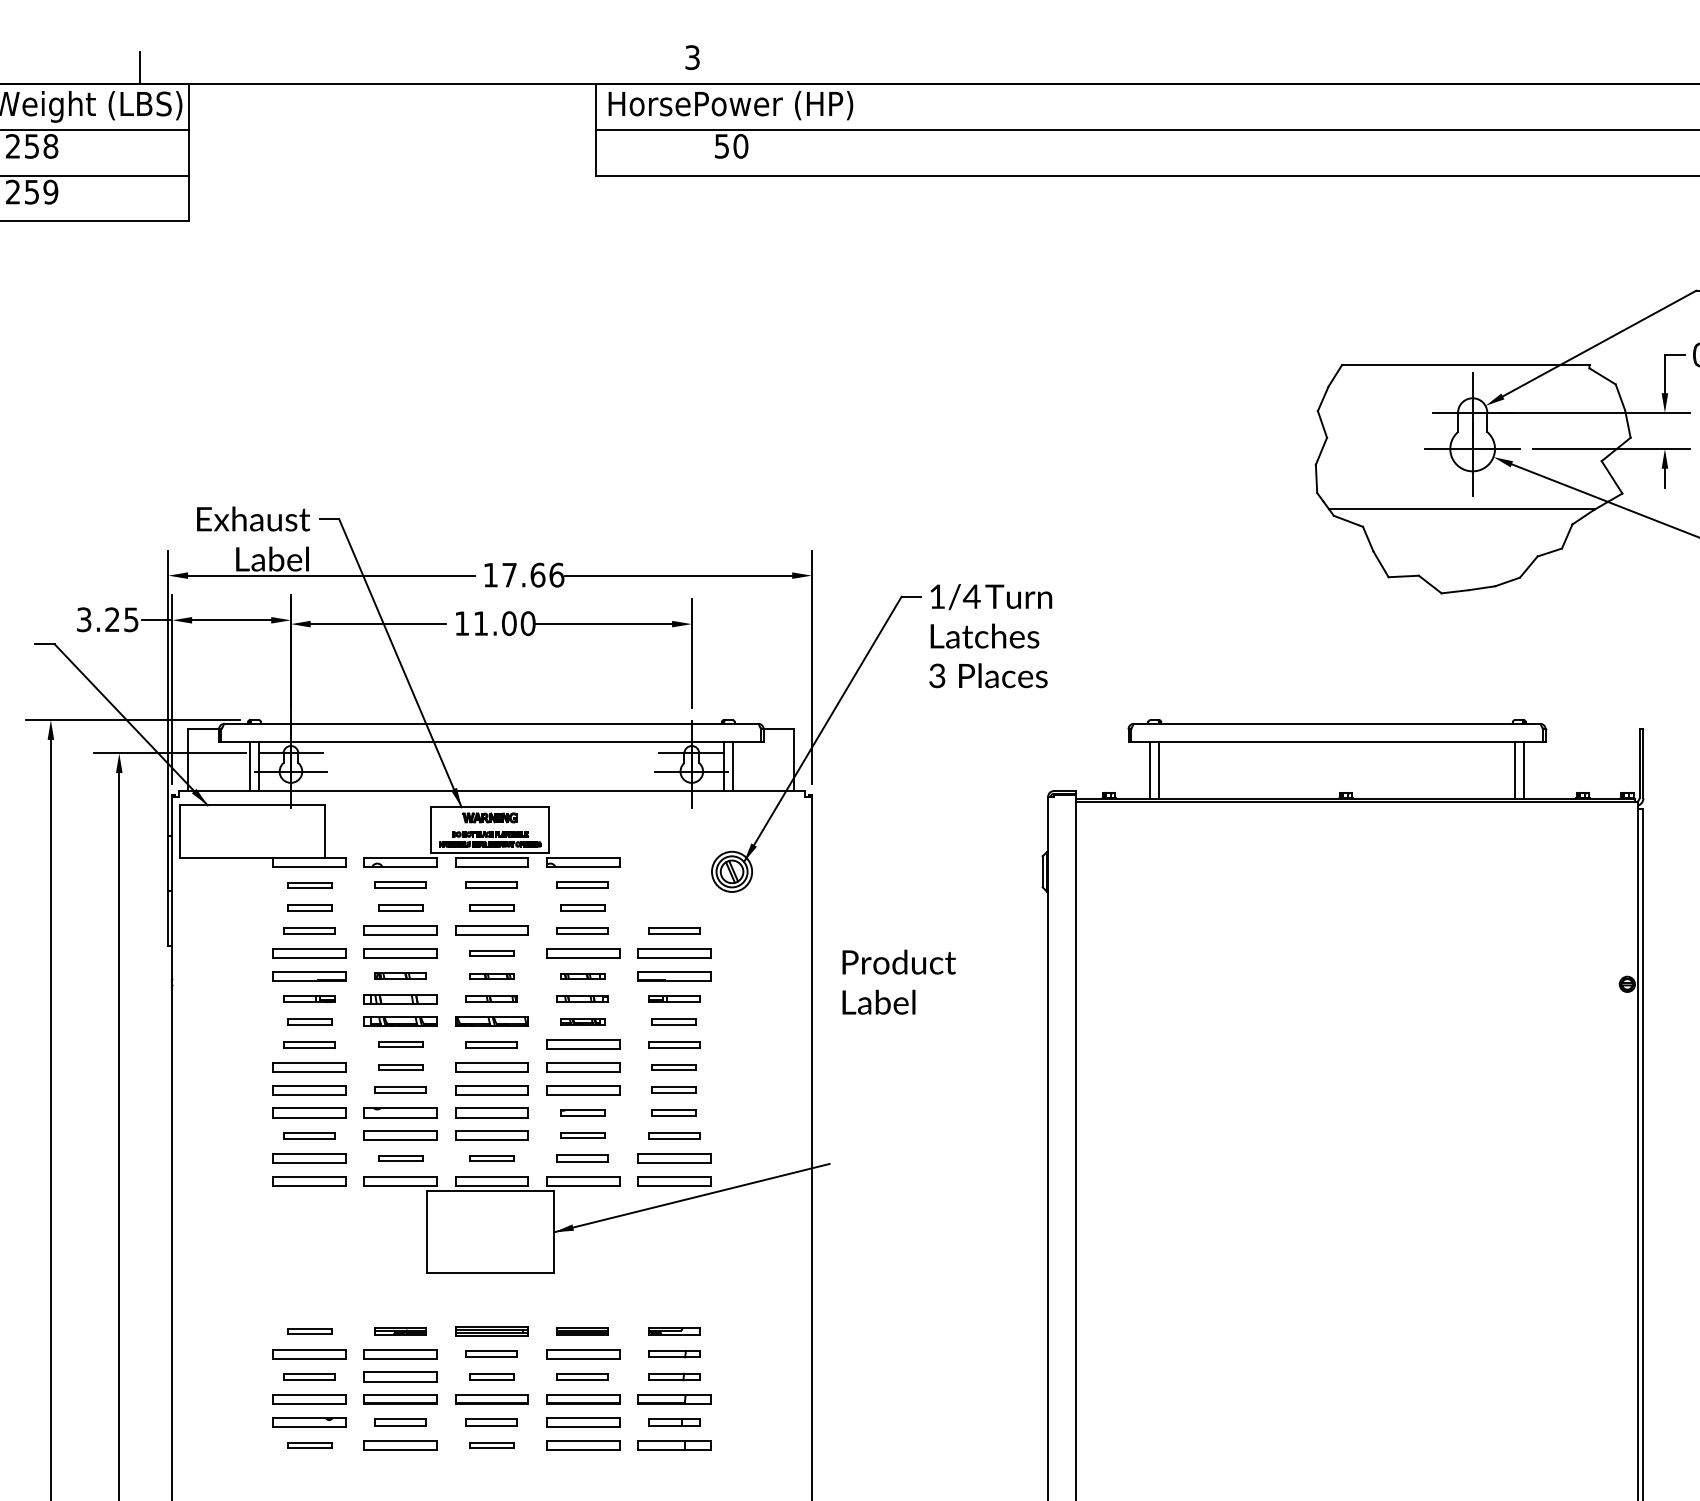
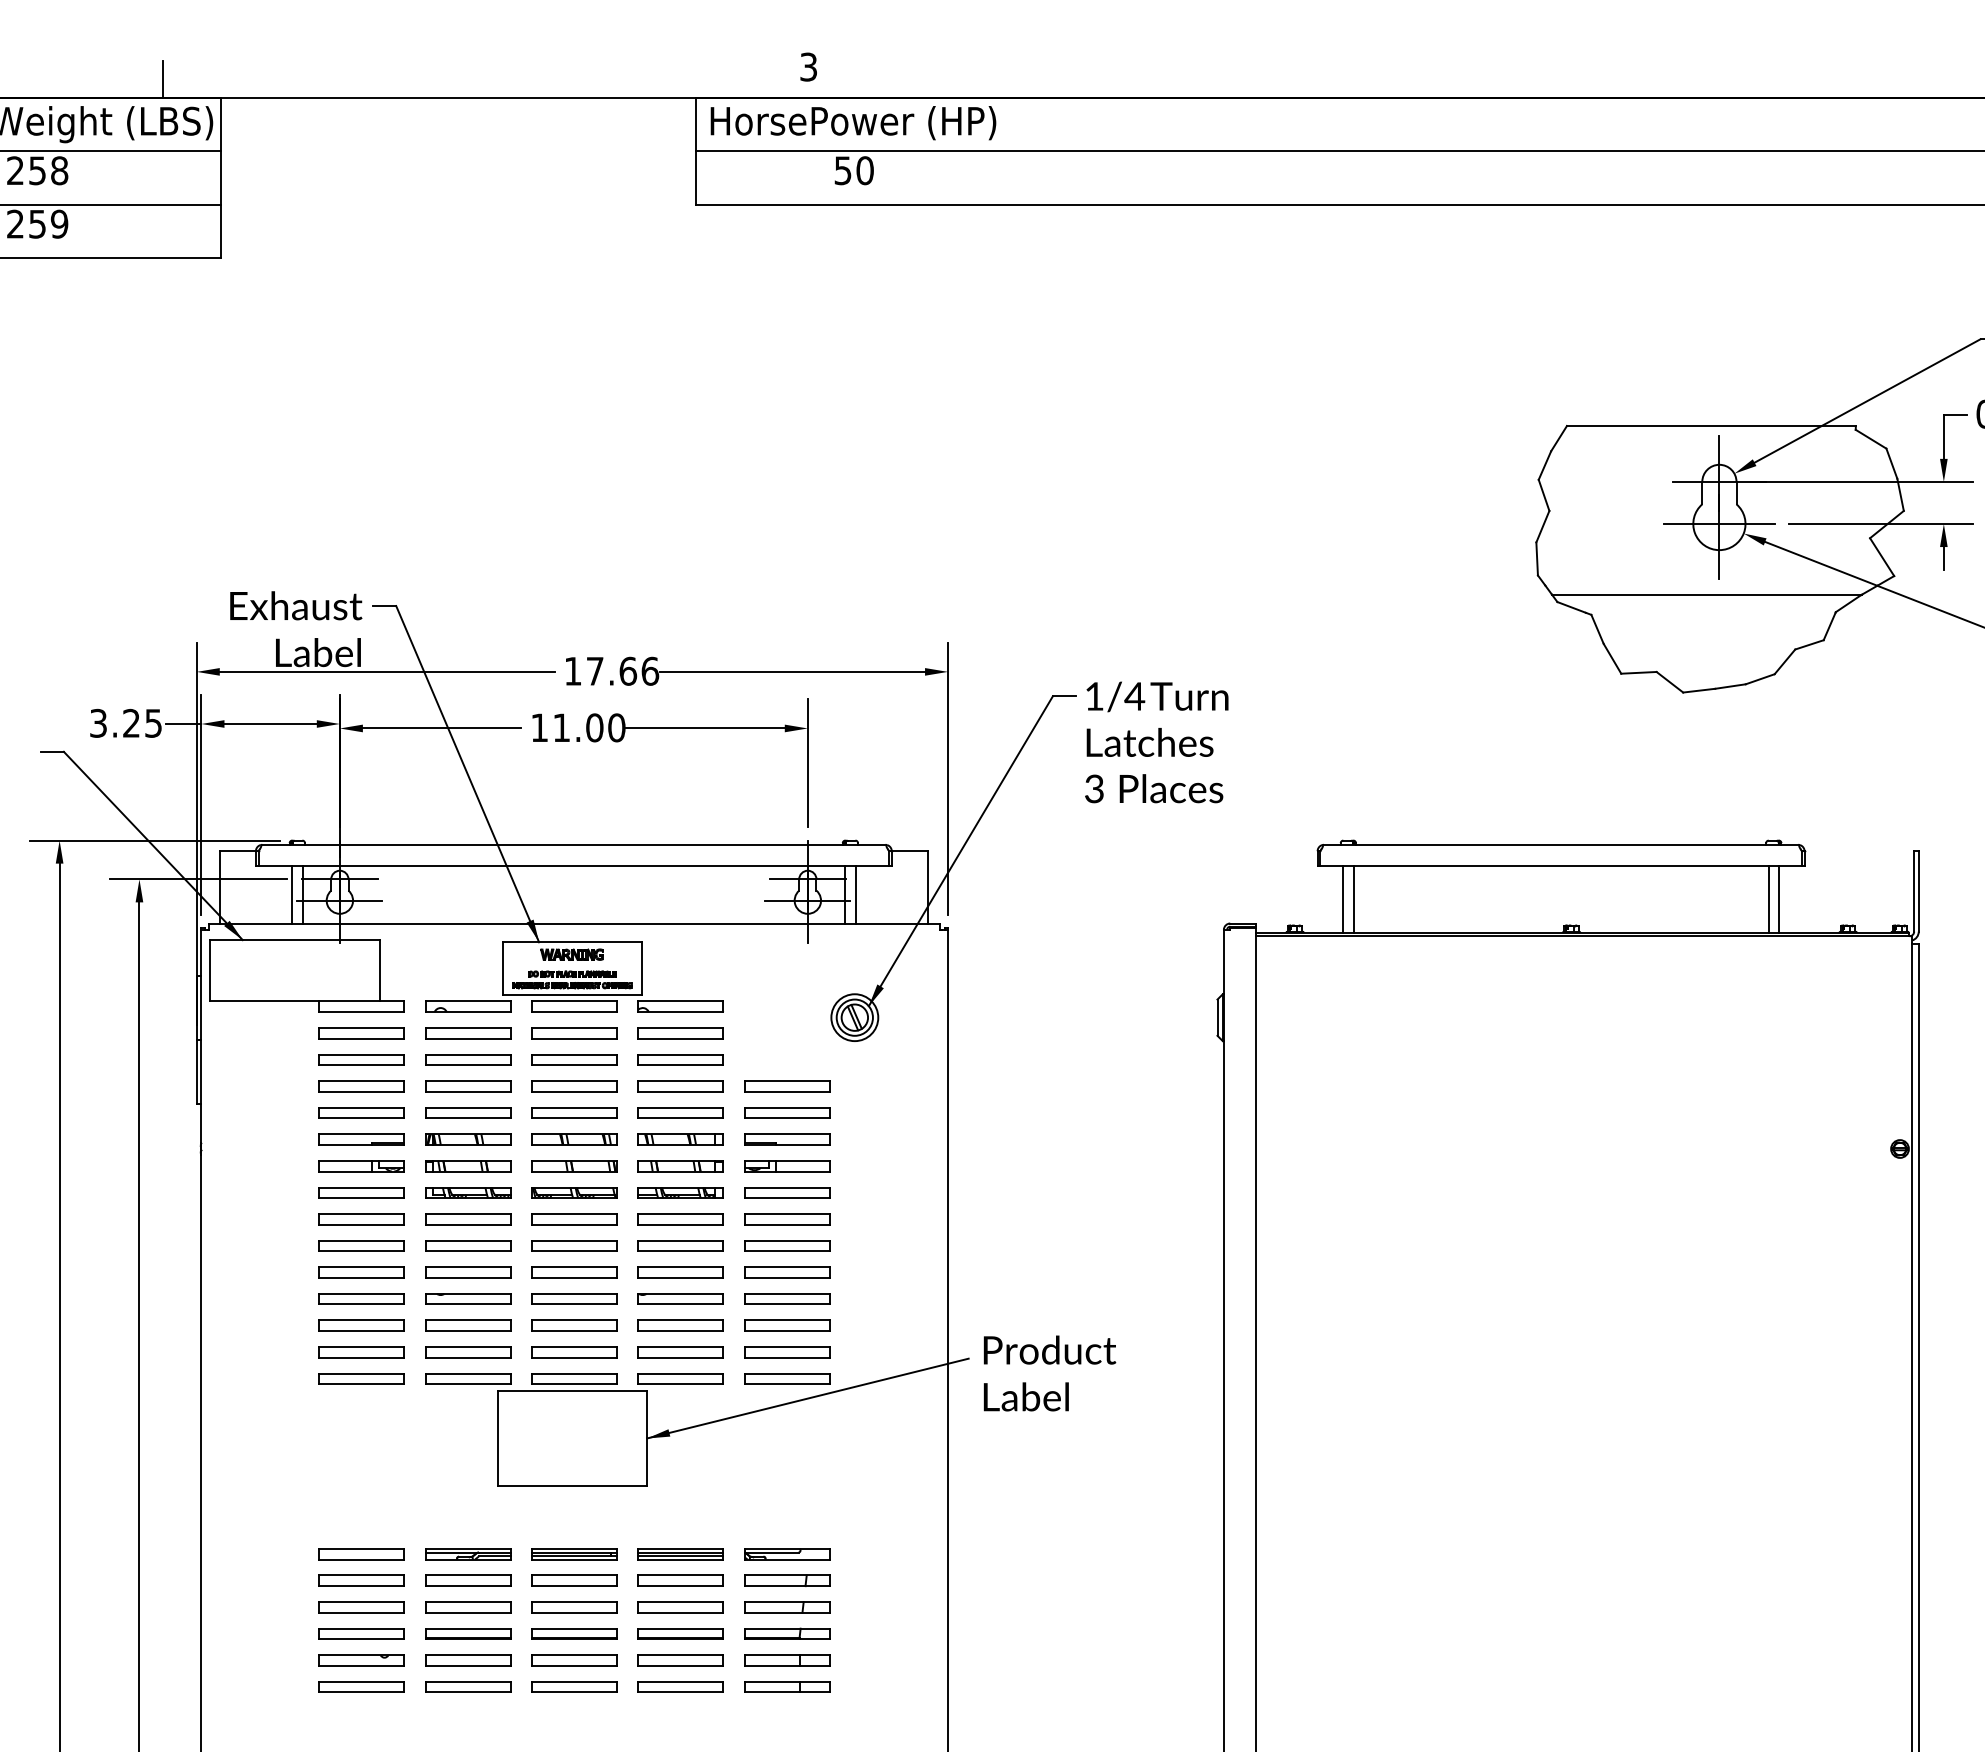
part: (309, 885) -> (361, 1033), size x1.67
part: (401, 885) -> (468, 1033), size x1.43
part: (491, 885) -> (574, 1033), size x1.43
part: (582, 885) -> (680, 1033), size x1.43
part: (309, 907) -> (361, 1059), size x1.67
part: (401, 907) -> (468, 1059), size x1.67
part: (491, 907) -> (574, 1059), size x1.67
part: (582, 907) -> (680, 1059), size x1.67
part: (309, 930) -> (361, 1086), size x1.43
part: (582, 930) -> (680, 1086), size x1.43
part: (674, 930) -> (787, 1086), size x1.43
part: (491, 953) -> (574, 1112), size x1.67
part: (401, 976) -> (468, 1139), size x1.43
part: (491, 976) -> (574, 1139), size x1.67
part: (582, 976) -> (680, 1139), size x1.67
text: (898, 982) -> (1049, 1373), moved
part: (309, 999) -> (361, 1166), size x1.43
part: (491, 999) -> (574, 1166), size x1.43
part: (582, 999) -> (680, 1166), size x1.43
part: (674, 999) -> (787, 1166), size x1.43
part: (309, 1021) -> (361, 1192), size x1.67
part: (582, 1021) -> (680, 1192), size x1.67
part: (674, 1021) -> (787, 1192), size x1.67
part: (309, 1044) -> (361, 1219), size x1.43
part: (401, 1044) -> (468, 1219), size x1.67
part: (491, 1044) -> (574, 1219), size x1.43
part: (674, 1044) -> (787, 1219), size x1.43
part: (401, 1067) -> (468, 1245), size x1.67
part: (674, 1067) -> (787, 1245), size x1.67
part: (401, 1090) -> (468, 1272), size x1.43
part: (674, 1090) -> (787, 1272), size x1.67
part: (582, 1112) -> (680, 1298), size x1.67
part: (674, 1112) -> (787, 1298), size x1.67
part: (309, 1135) -> (361, 1325), size x1.43
part: (582, 1135) -> (680, 1325), size x1.67
part: (674, 1135) -> (787, 1325), size x1.43
part: (401, 1158) -> (468, 1352), size x1.67
part: (491, 1158) -> (574, 1352), size x1.67
part: (582, 1158) -> (680, 1352), size x1.43
part: (309, 1331) -> (361, 1554), size x1.67
part: (401, 1331) -> (468, 1554), size x1.43
part: (582, 1331) -> (680, 1554), size x1.43
part: (674, 1331) -> (787, 1554), size x1.43
part: (491, 1353) -> (574, 1580), size x1.43
part: (674, 1353) -> (787, 1580), size x1.43
part: (309, 1377) -> (361, 1607), size x1.43
part: (491, 1377) -> (574, 1607), size x1.67
part: (582, 1377) -> (680, 1607), size x1.43
part: (674, 1377) -> (787, 1607), size x1.43
part: (401, 1422) -> (468, 1660), size x1.43
part: (491, 1422) -> (574, 1660), size x1.43
part: (674, 1422) -> (787, 1660), size x1.43
part: (309, 1444) -> (361, 1686), size x1.67
part: (491, 1444) -> (574, 1686), size x1.67

